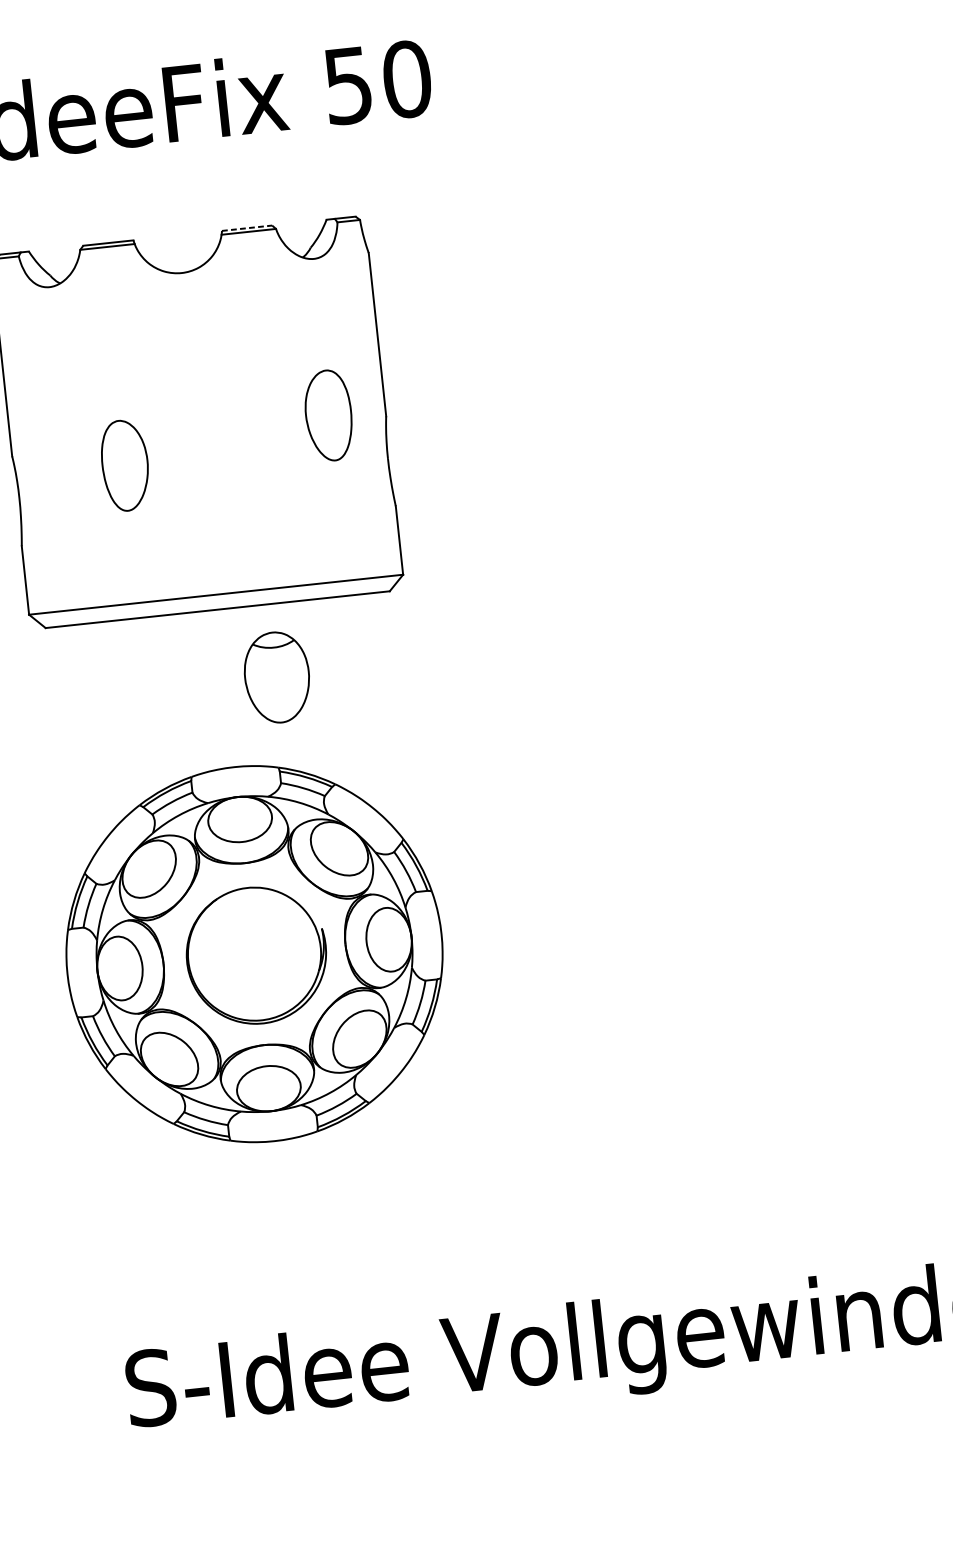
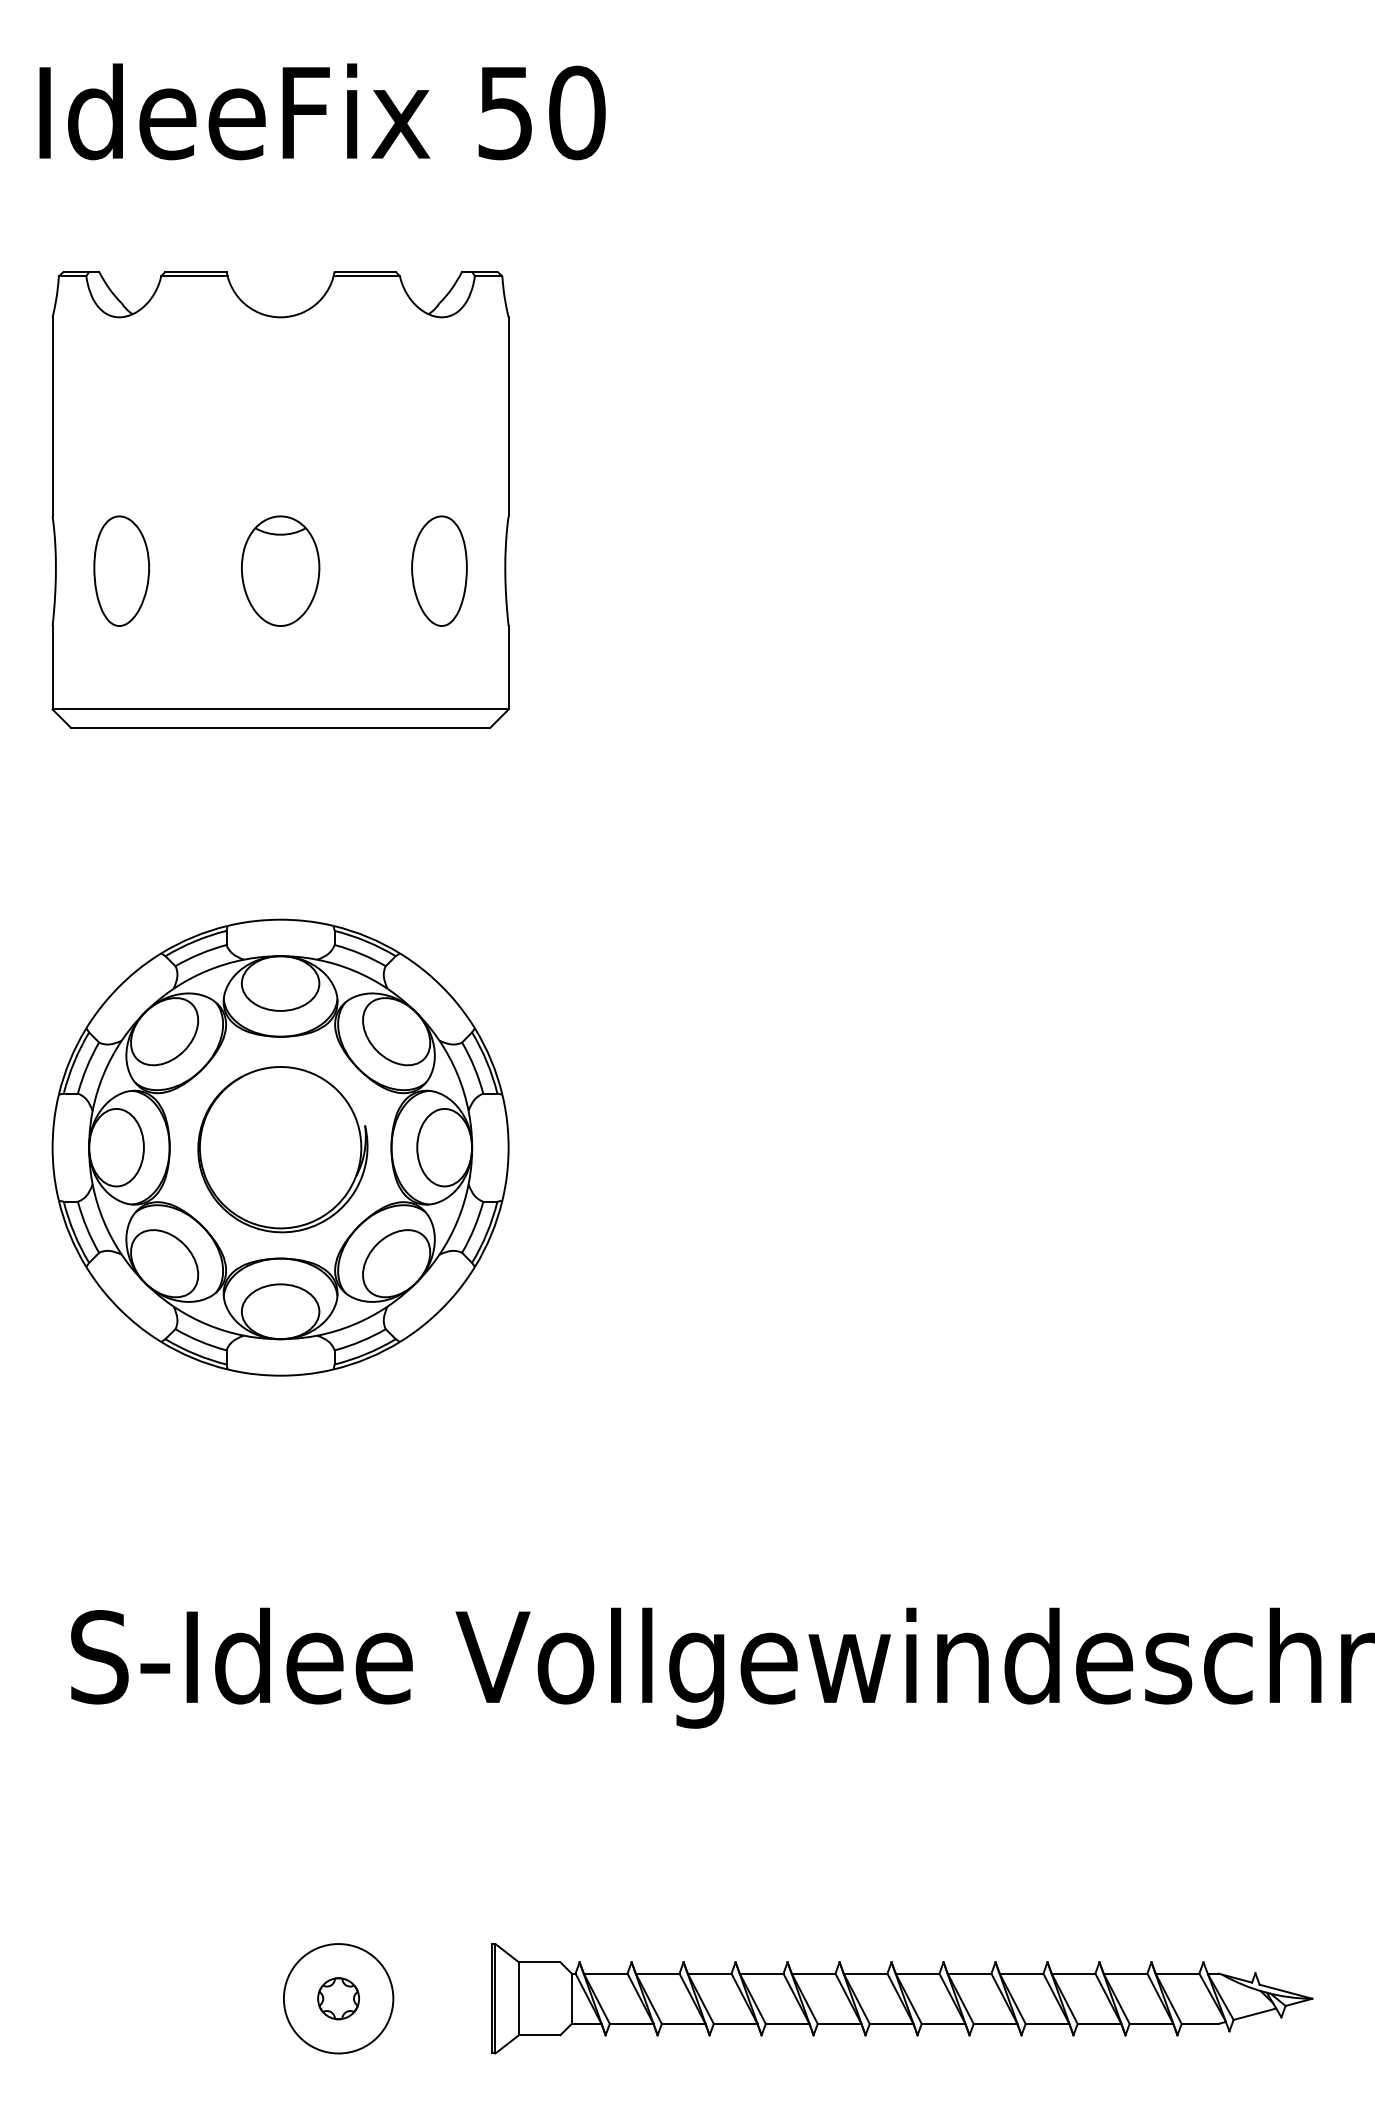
line: (247, 228) -> (365, 271), dashed -> solid
part: (328, 415) -> (439, 570), moved
part: (125, 465) -> (121, 570), moved
part: (277, 676) -> (280, 570), moved

